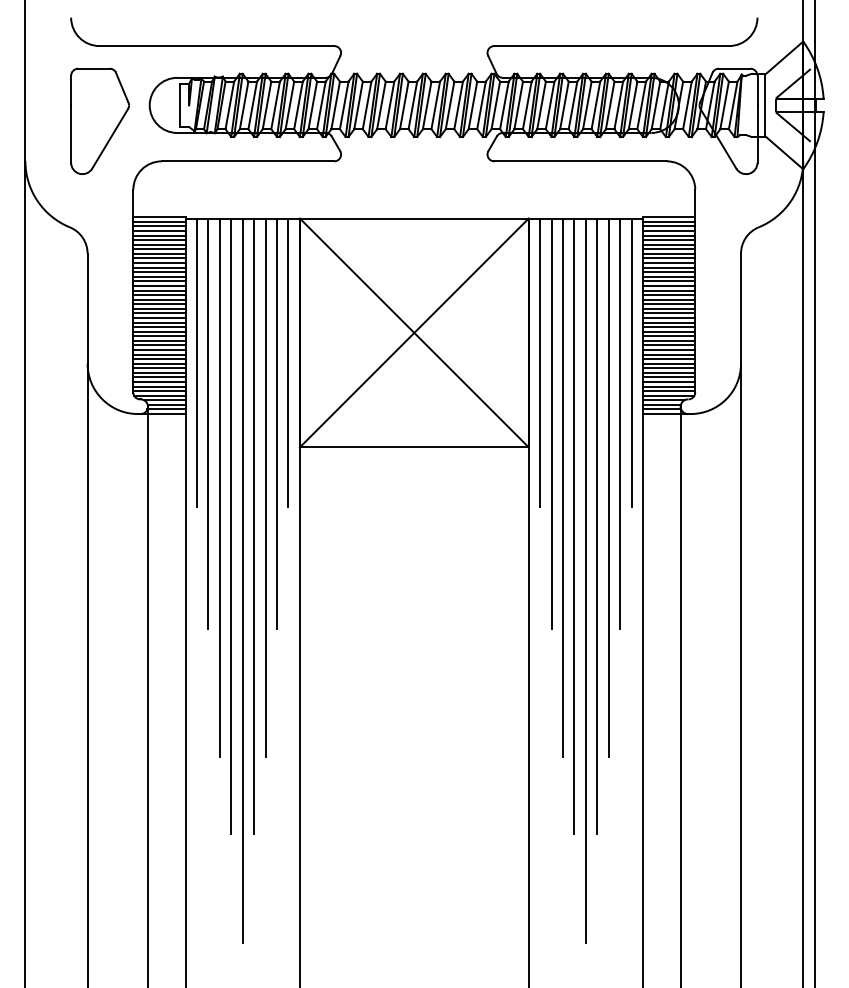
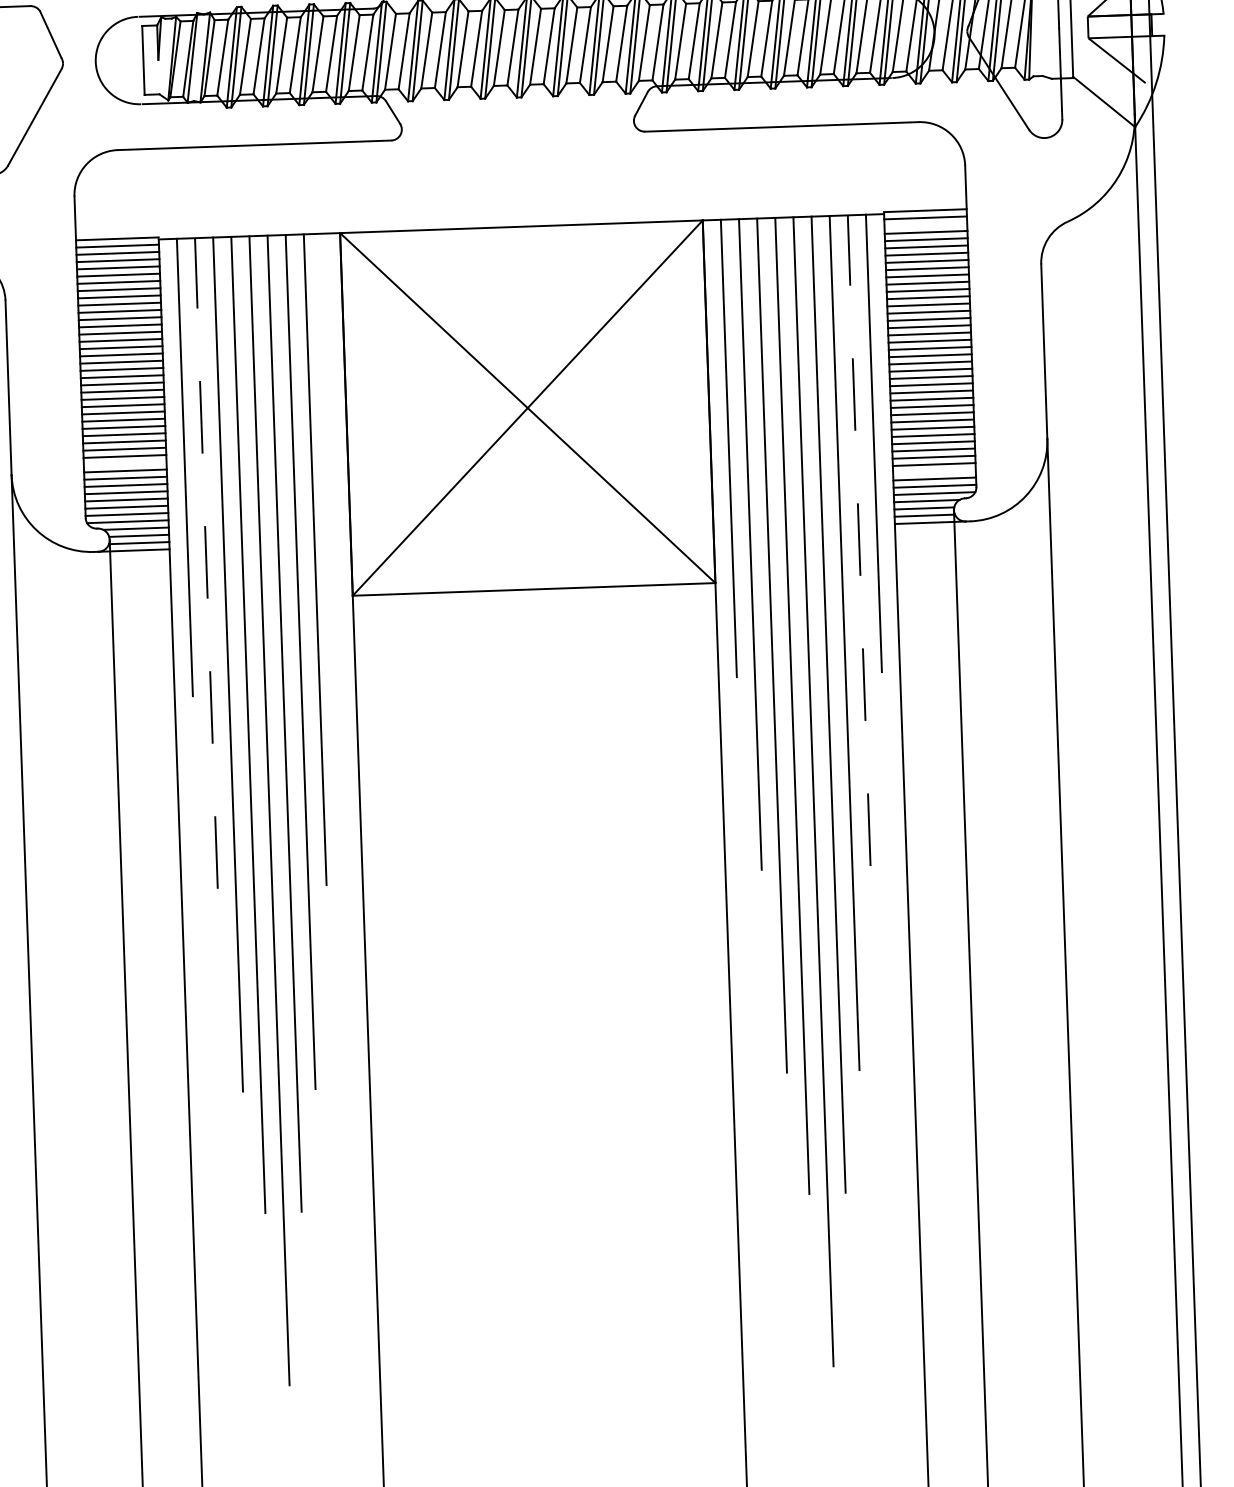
line: (669, 226) -> (926, 225), removed
line: (159, 359) -> (125, 464), removed
line: (288, 362) -> (329, 461), removed
line: (669, 382) -> (935, 472), removed
line: (208, 423) -> (206, 563), solid -> dashed
line: (620, 423) -> (859, 540), solid -> dashed

